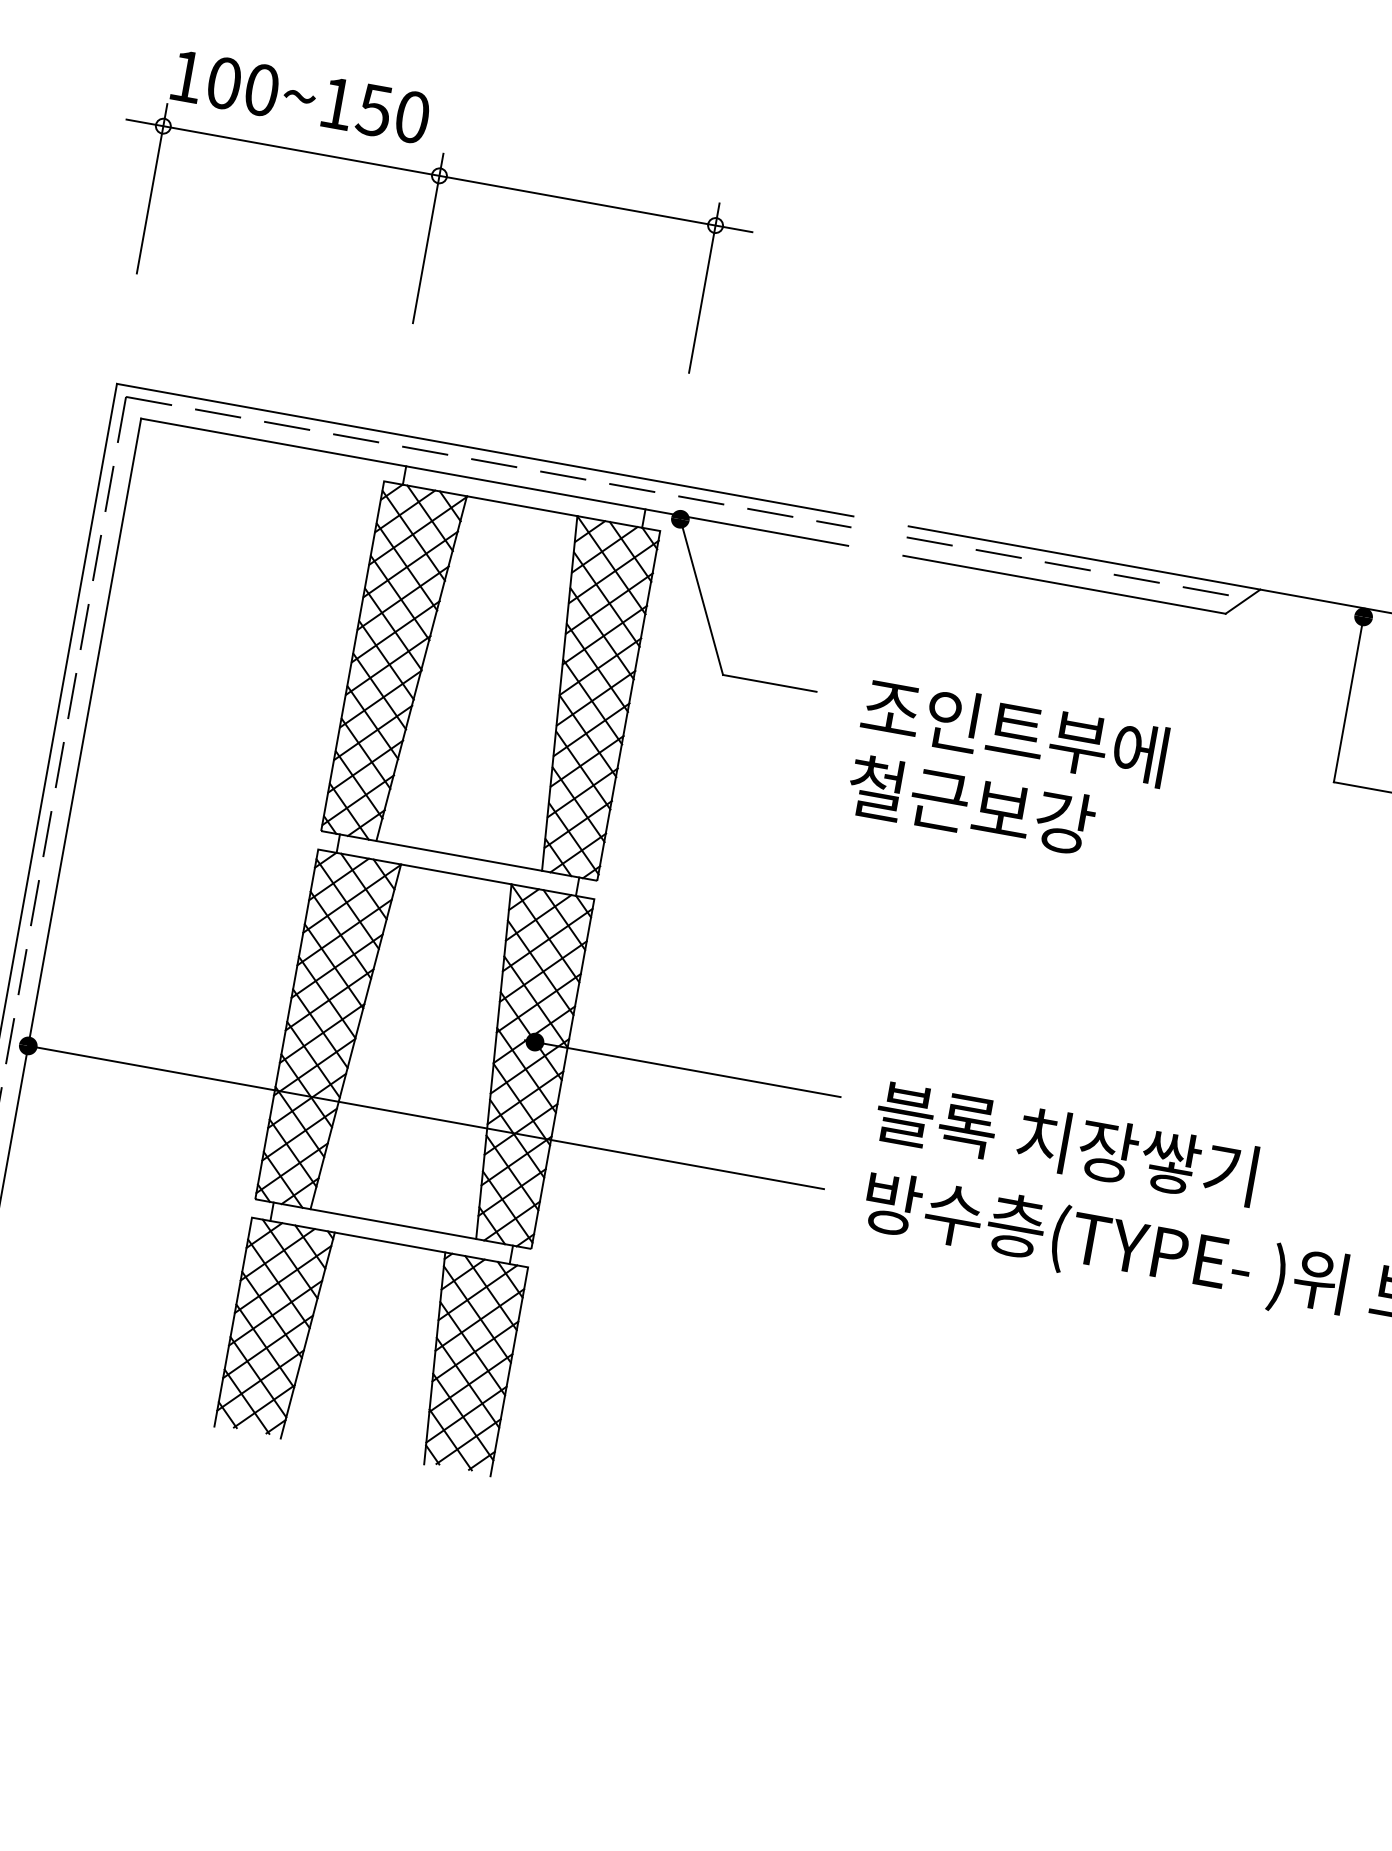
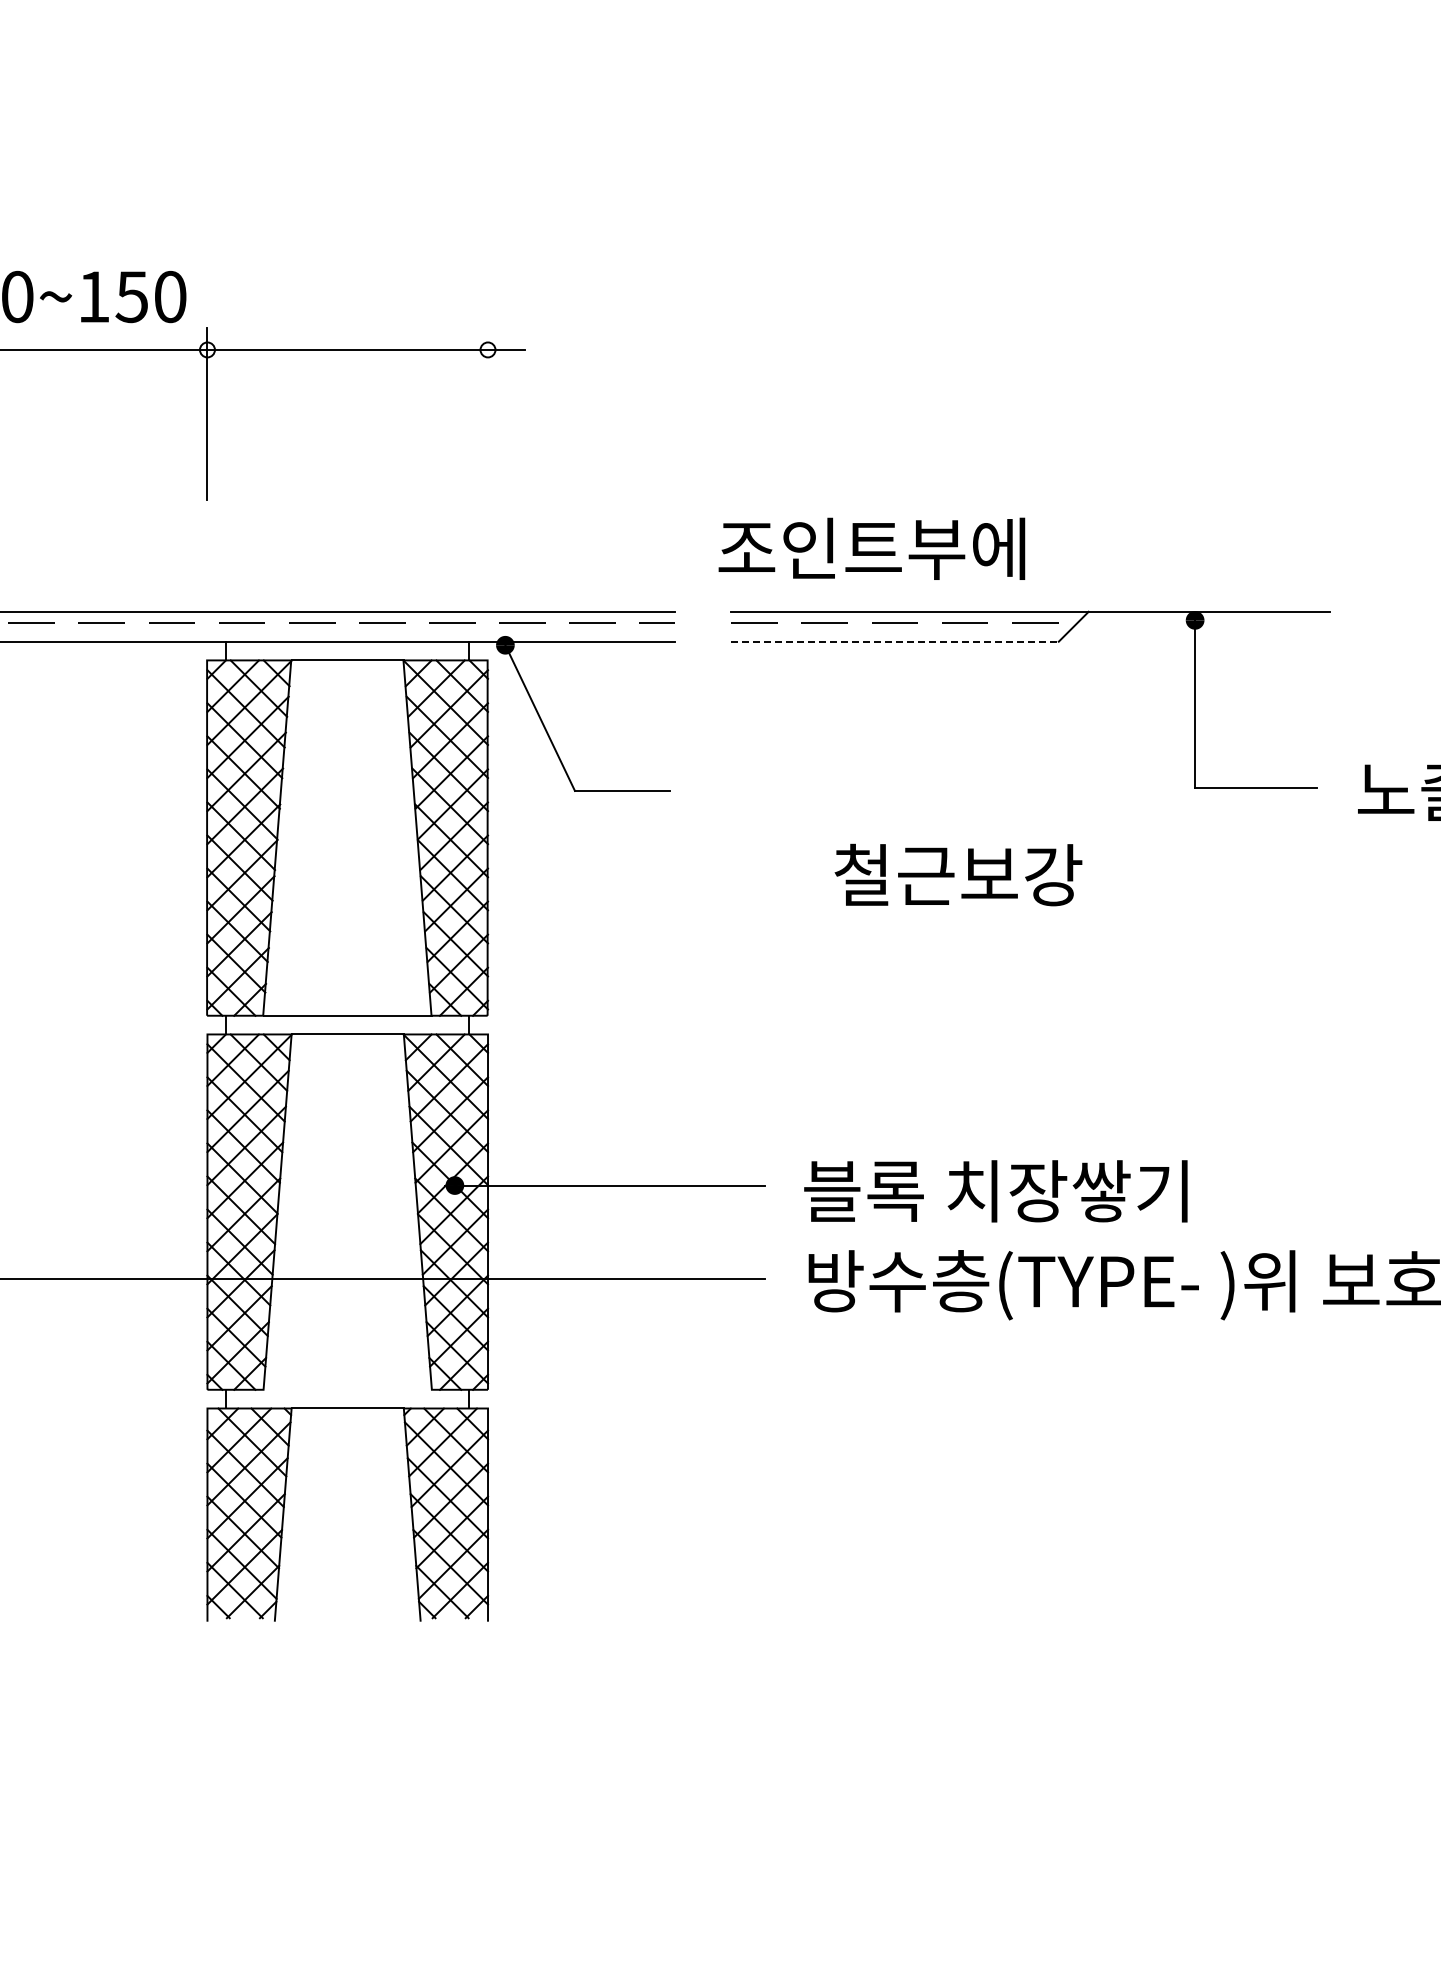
line: (704, 288) -> (488, 413), removed
line: (1064, 584) -> (895, 641), solid -> dashed
text: (1014, 730) -> (871, 548), moved
text: (971, 804) -> (958, 874), moved
line: (393, 1223) -> (347, 1389), removed

